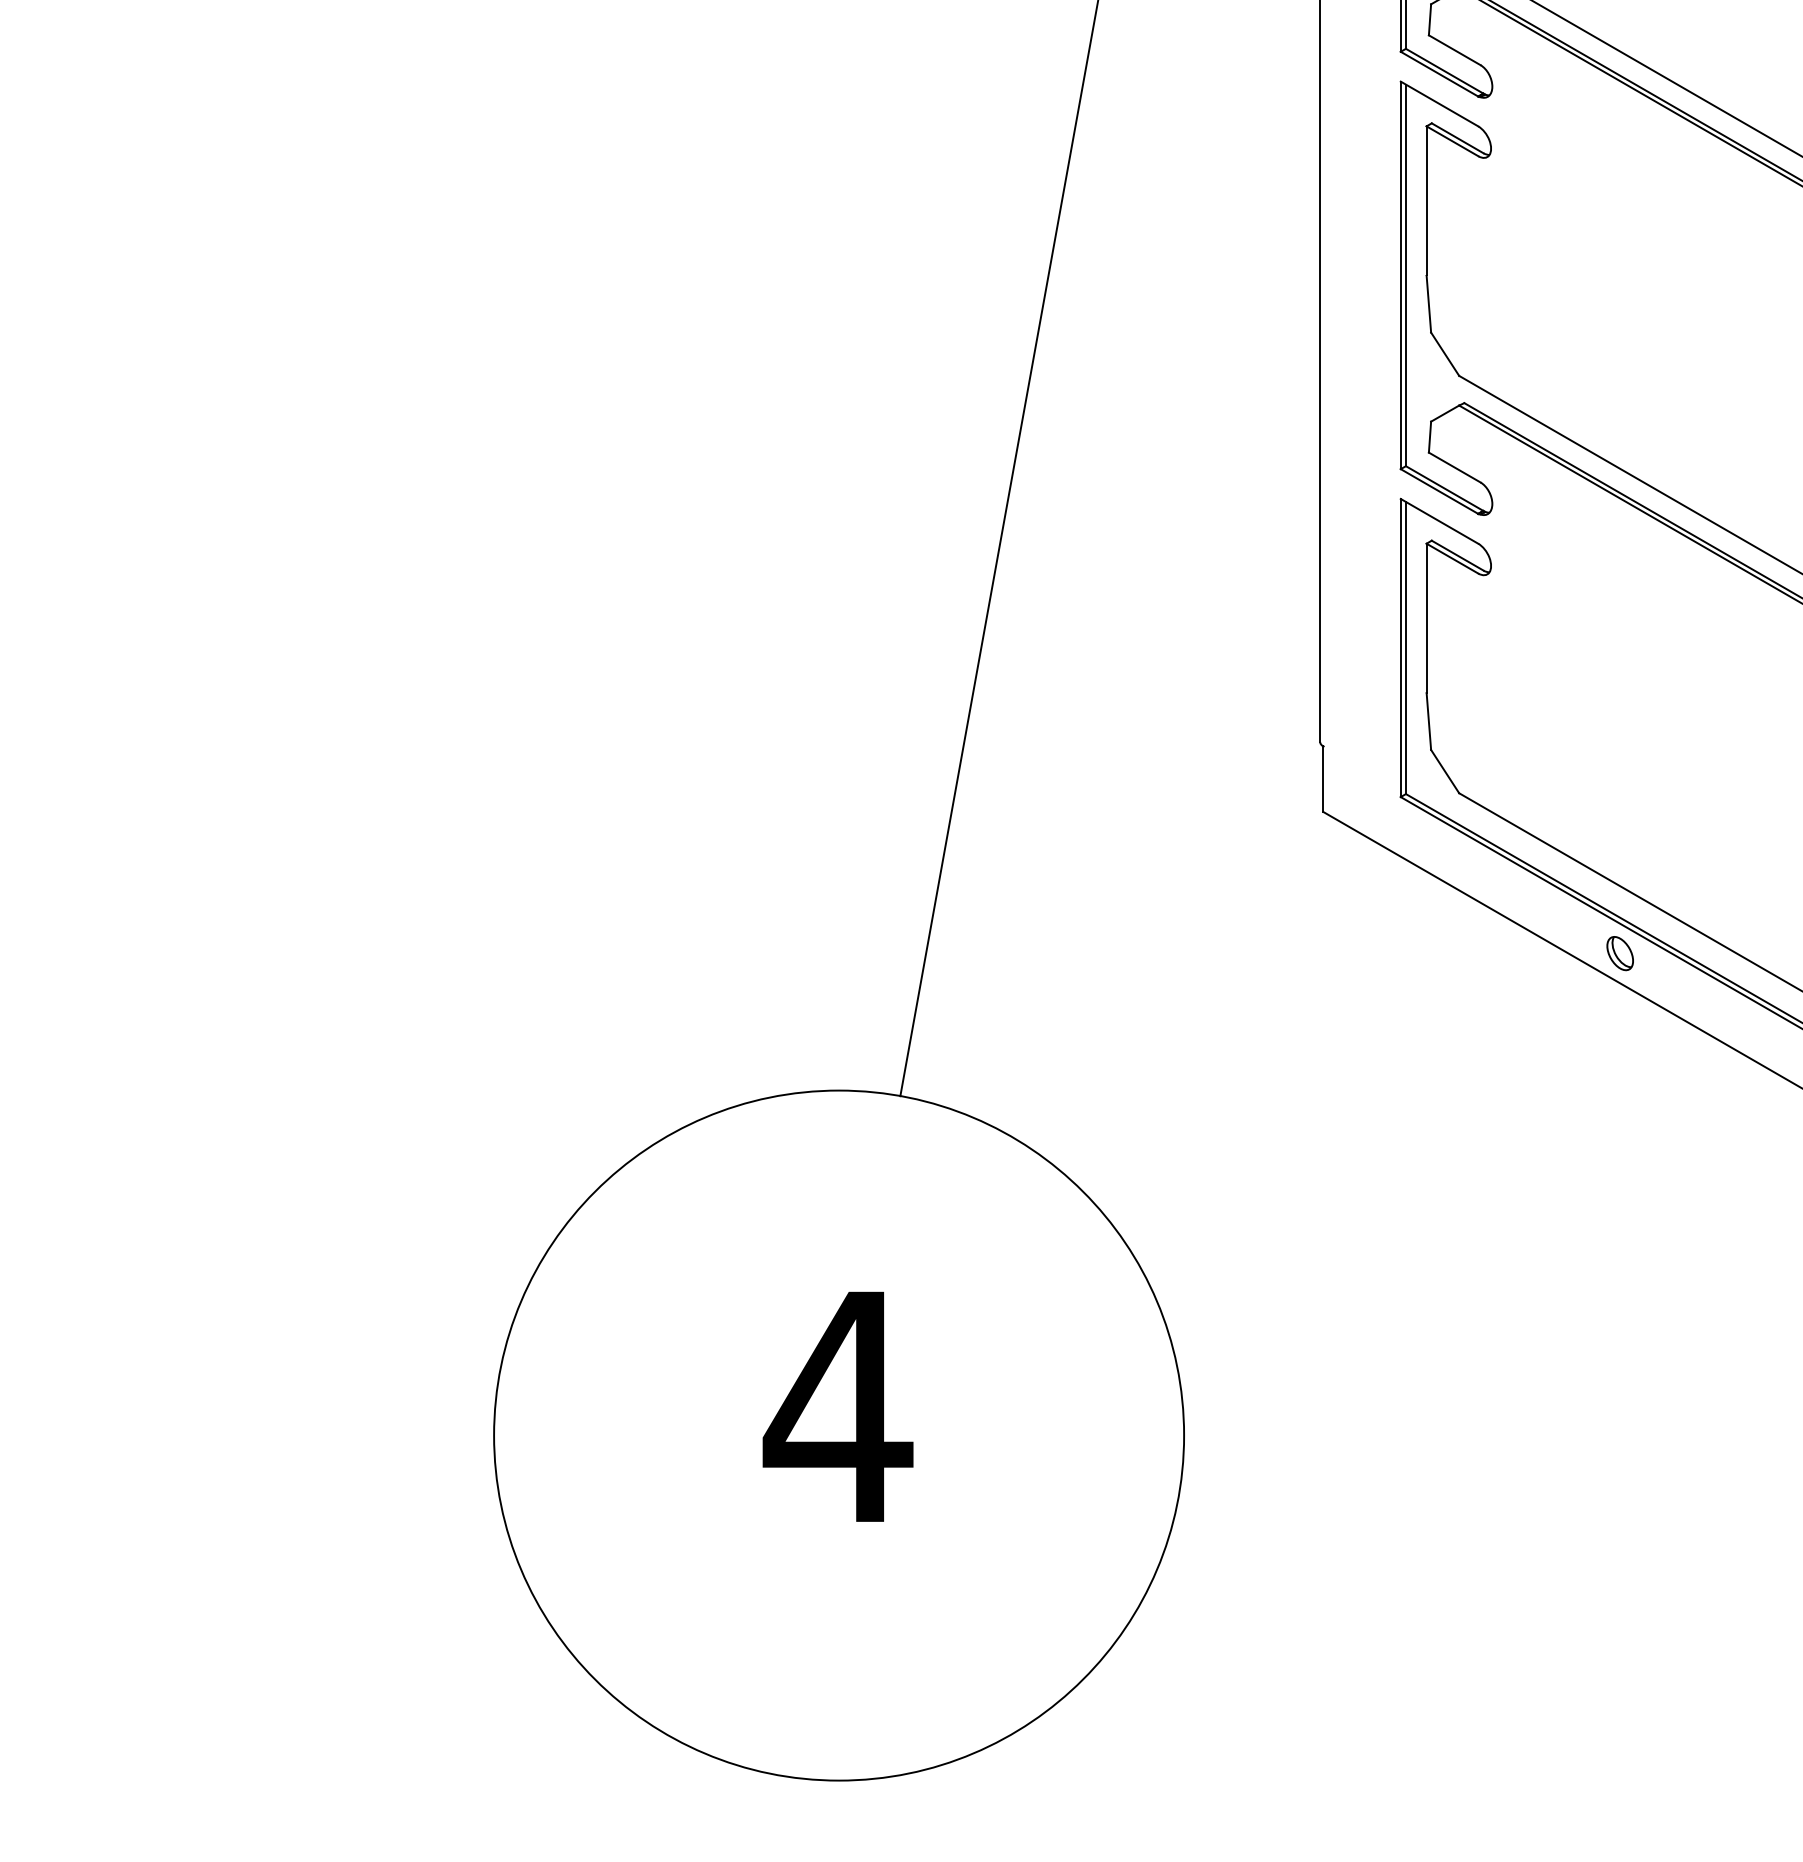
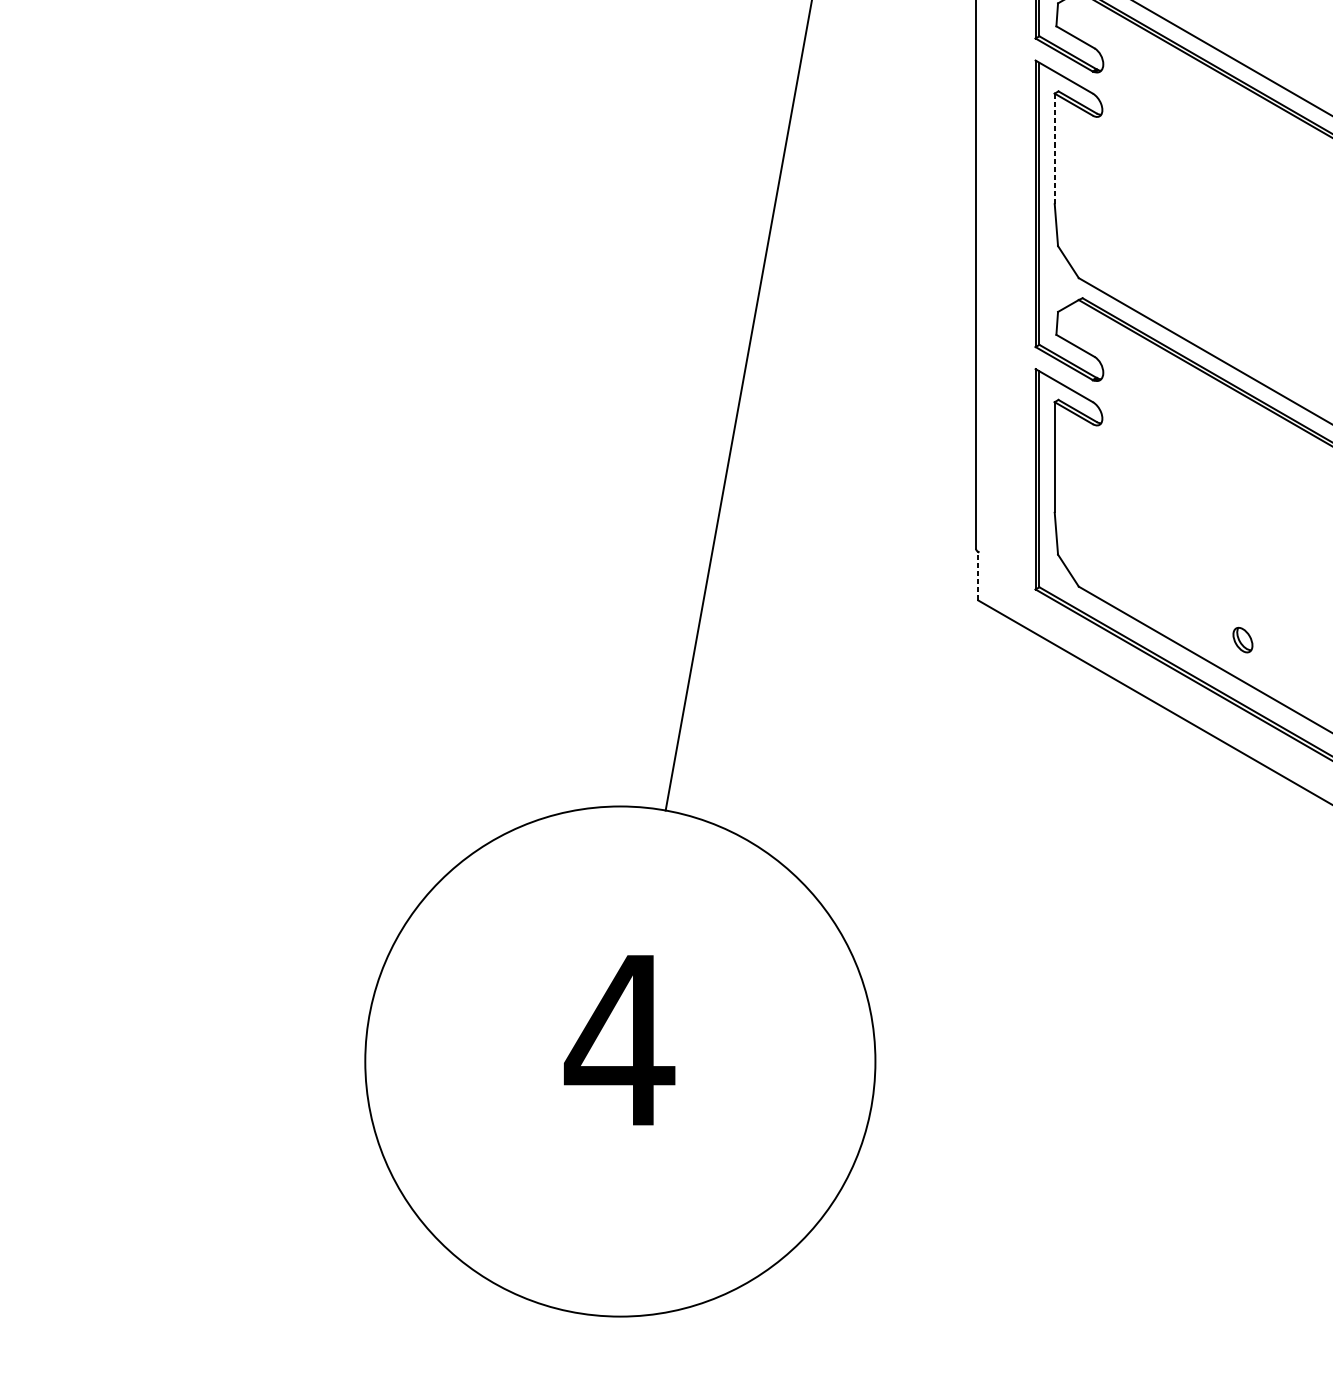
line: (1426, 201) -> (1054, 149), solid -> dashed
line: (1323, 779) -> (978, 576), solid -> dashed
part: (1619, 953) -> (1242, 640), moved

